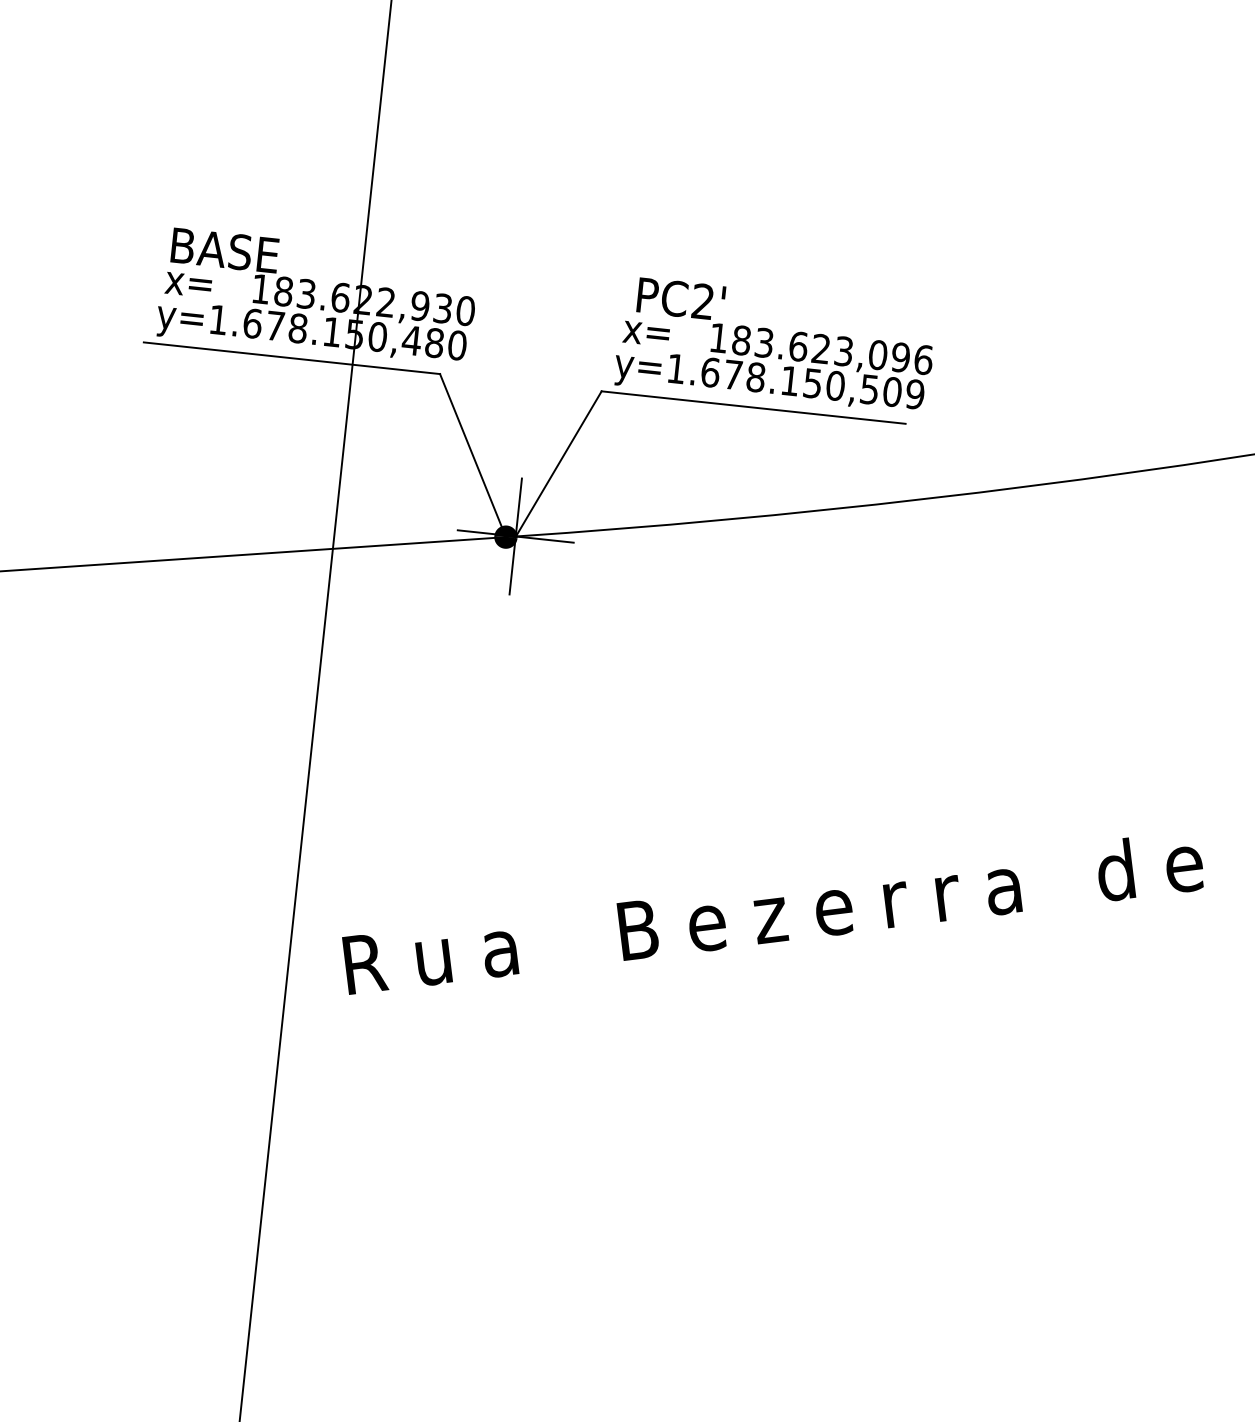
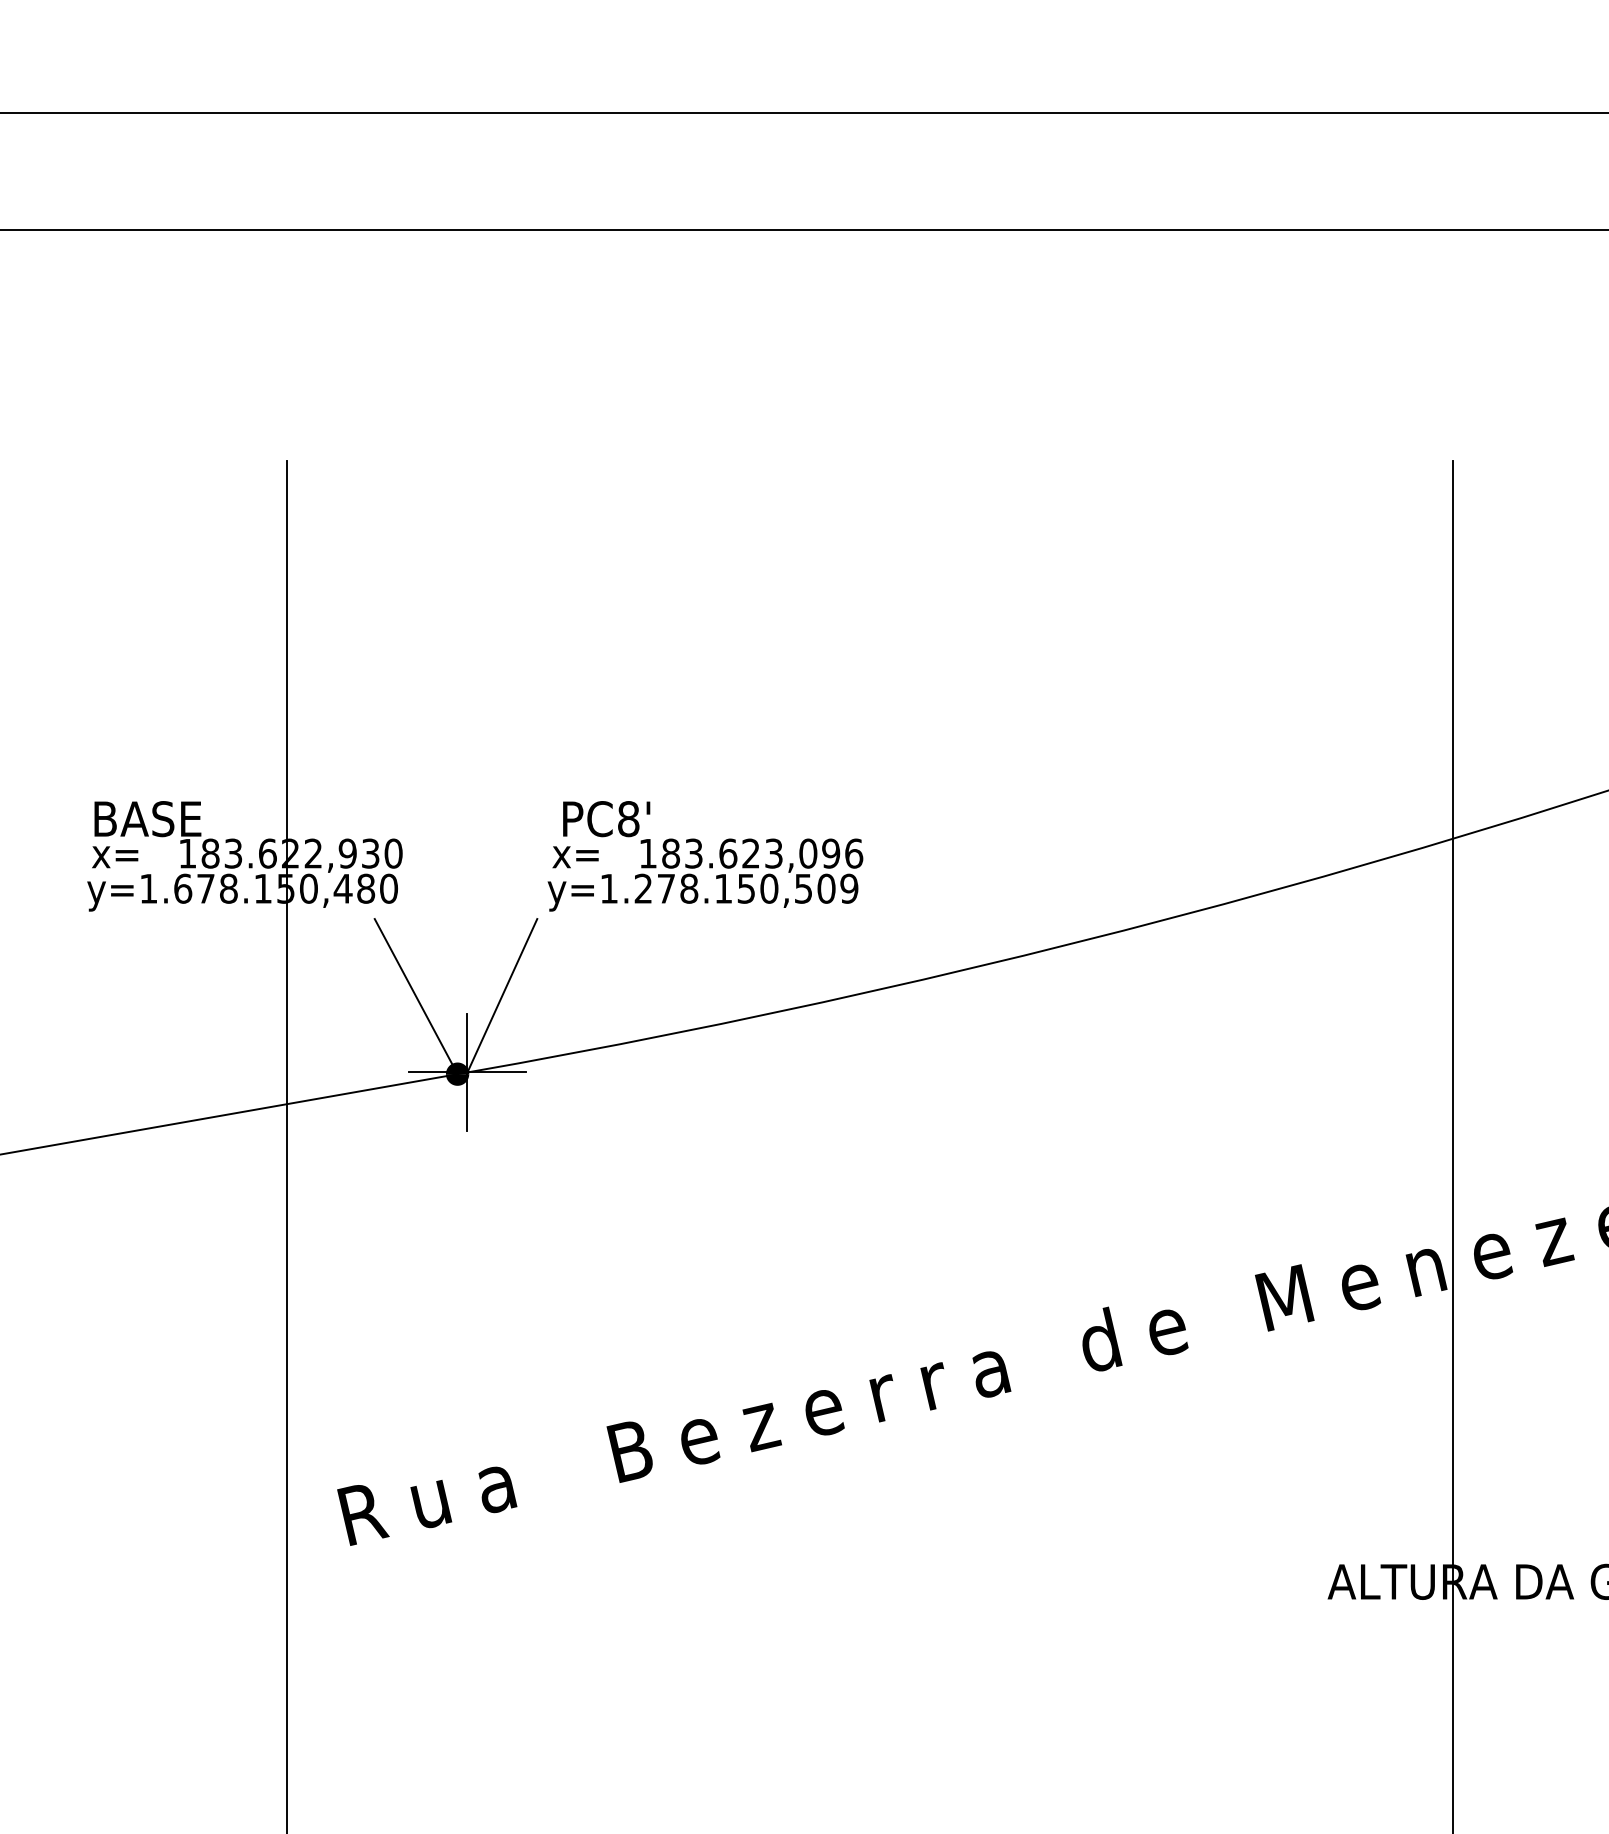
text: (702, 302) -> (628, 819), PC2' -> PC8'
line: (291, 358) -> (225, 919), removed
text: (710, 372) -> (643, 888), y=1.678.150,509 -> y=1.278.150,509
line: (752, 407) -> (689, 919), removed

